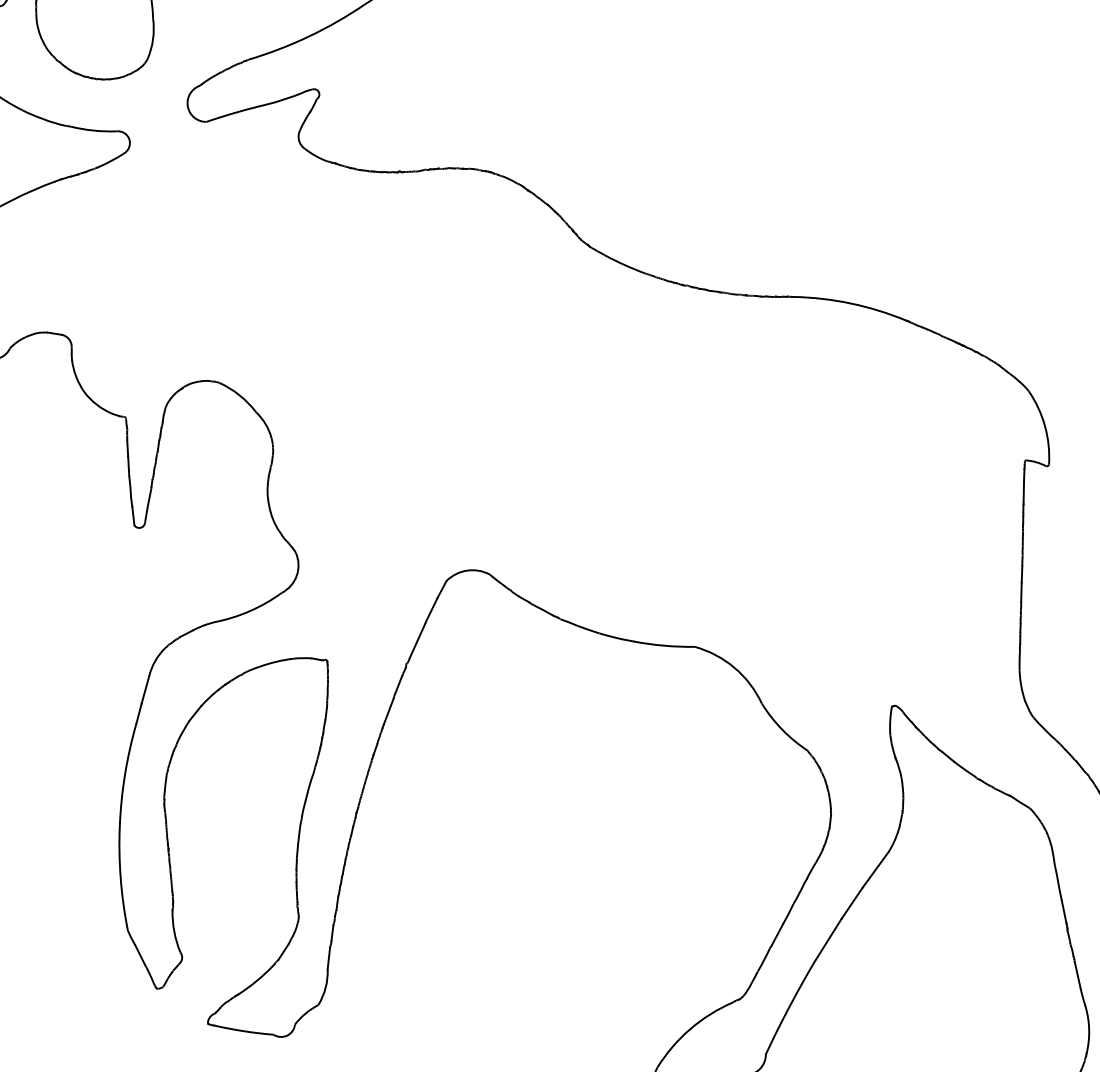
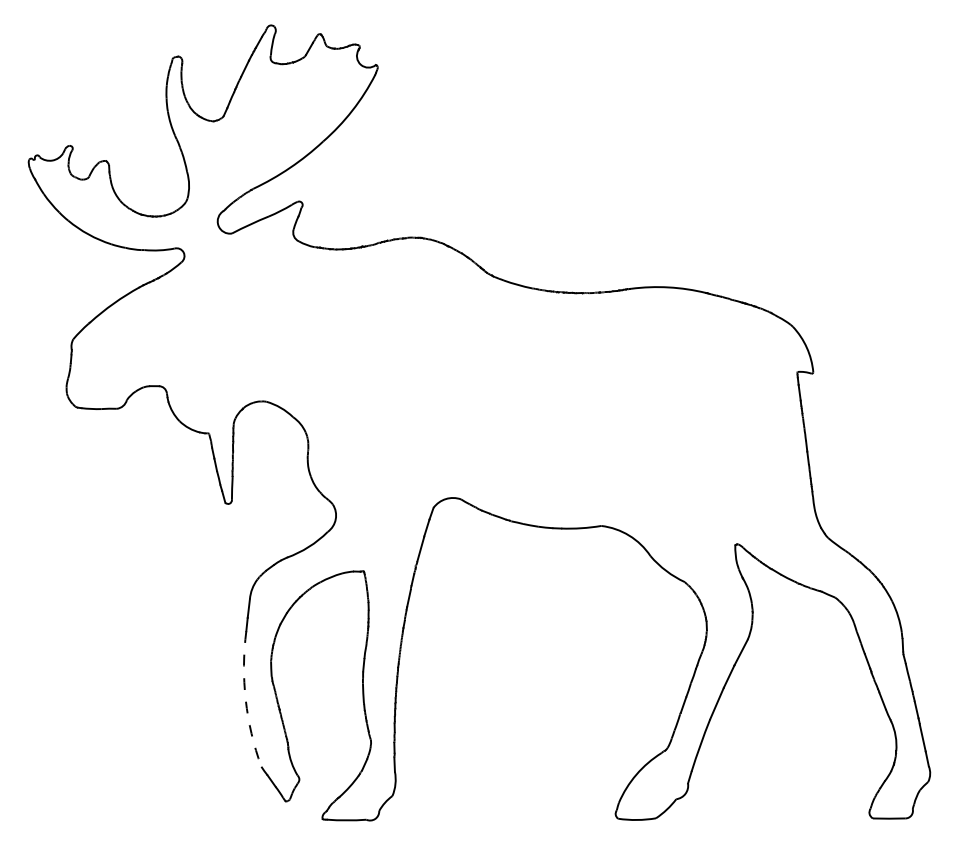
arc: (119, 826) -> (245, 699), solid -> dashed

